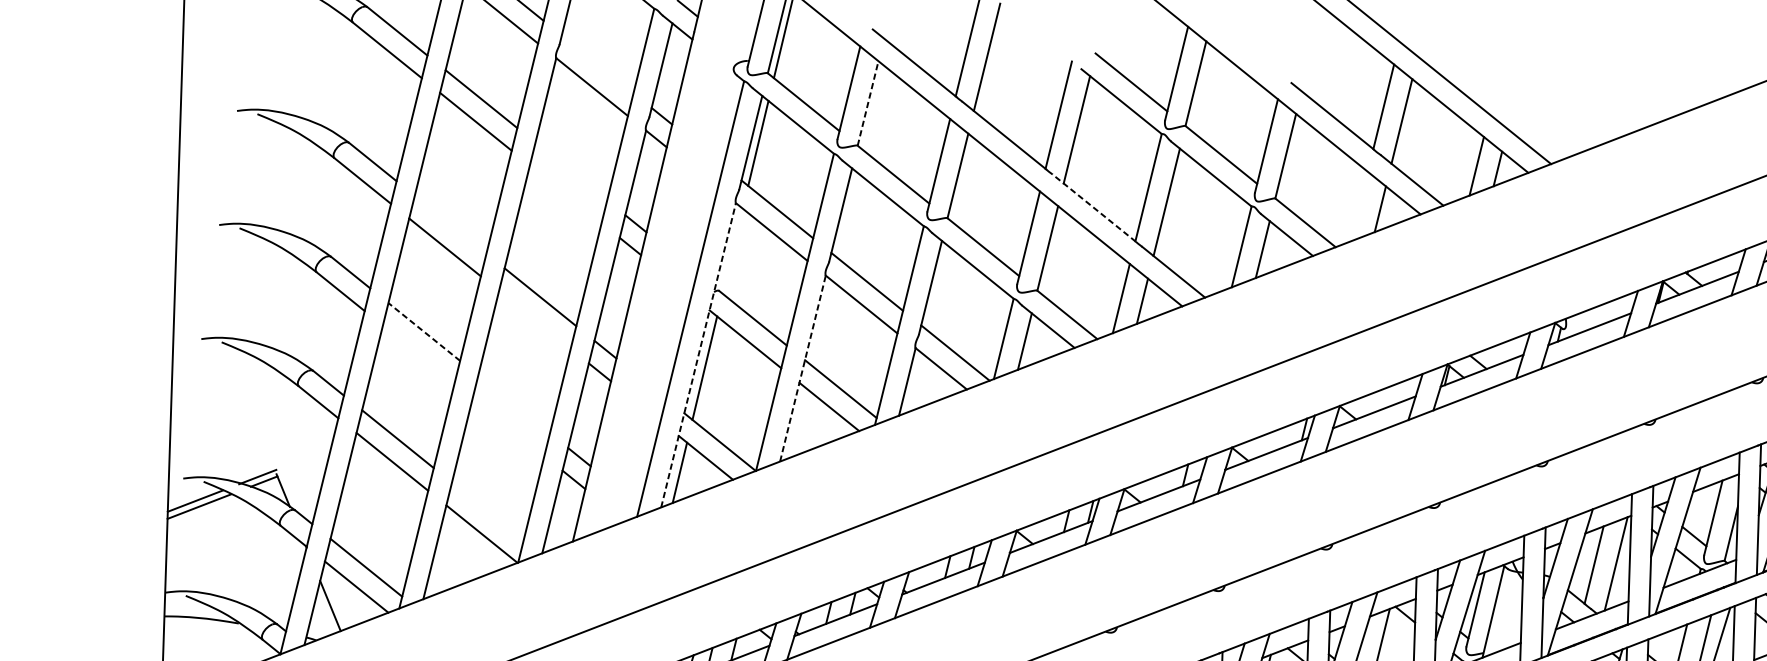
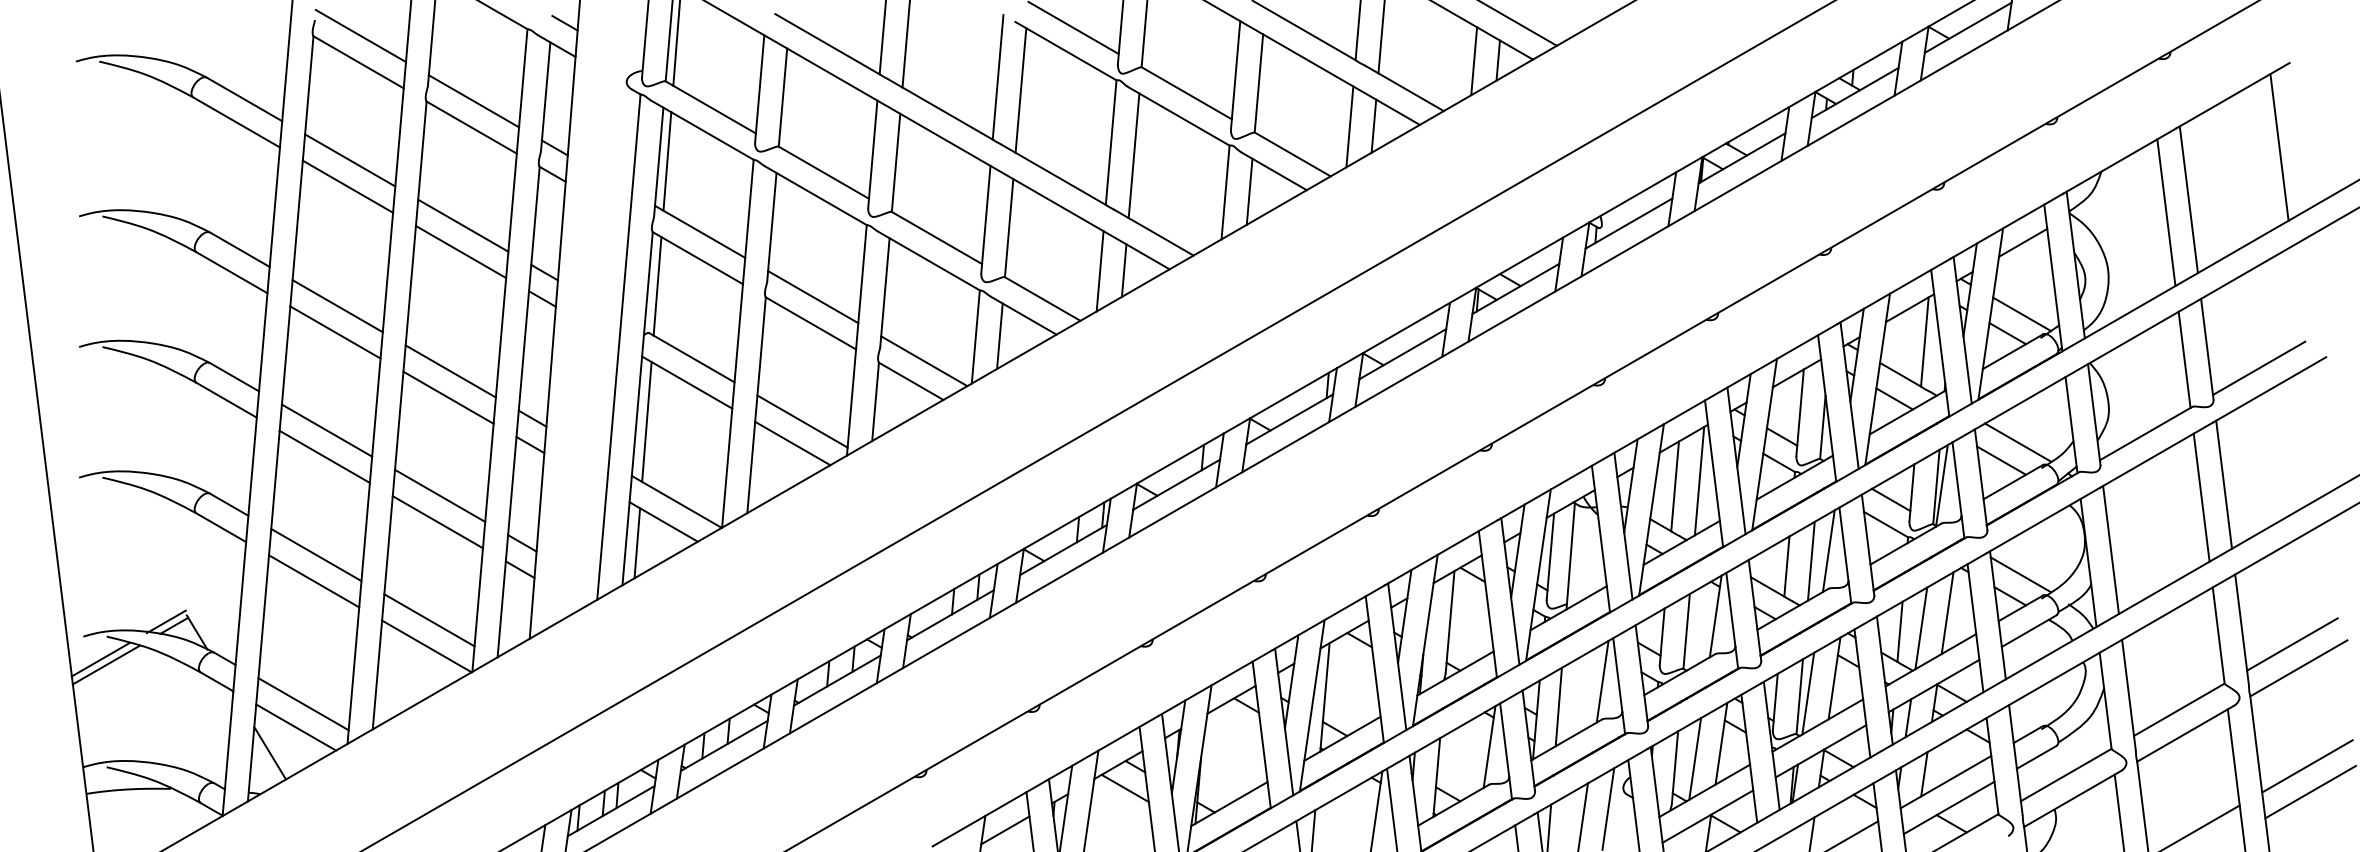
line: (597, 64) -> (473, 101), added
line: (868, 103) -> (783, 97), dashed -> solid
line: (571, 171) -> (463, 225), added
line: (565, 193) -> (460, 251), added
line: (1358, 206) -> (1349, 126), added
line: (1094, 208) -> (1054, 175), dashed -> solid
line: (450, 225) -> (337, 306), added
line: (732, 251) -> (657, 286), added
line: (534, 319) -> (448, 397), added
line: (423, 331) -> (326, 430), dashed -> solid
line: (418, 354) -> (324, 456), added
line: (698, 355) -> (637, 408), dashed -> solid
line: (802, 367) -> (756, 404), dashed -> solid
line: (514, 404) -> (440, 495), added
line: (508, 427) -> (437, 522), added
line: (487, 511) -> (429, 620), added

